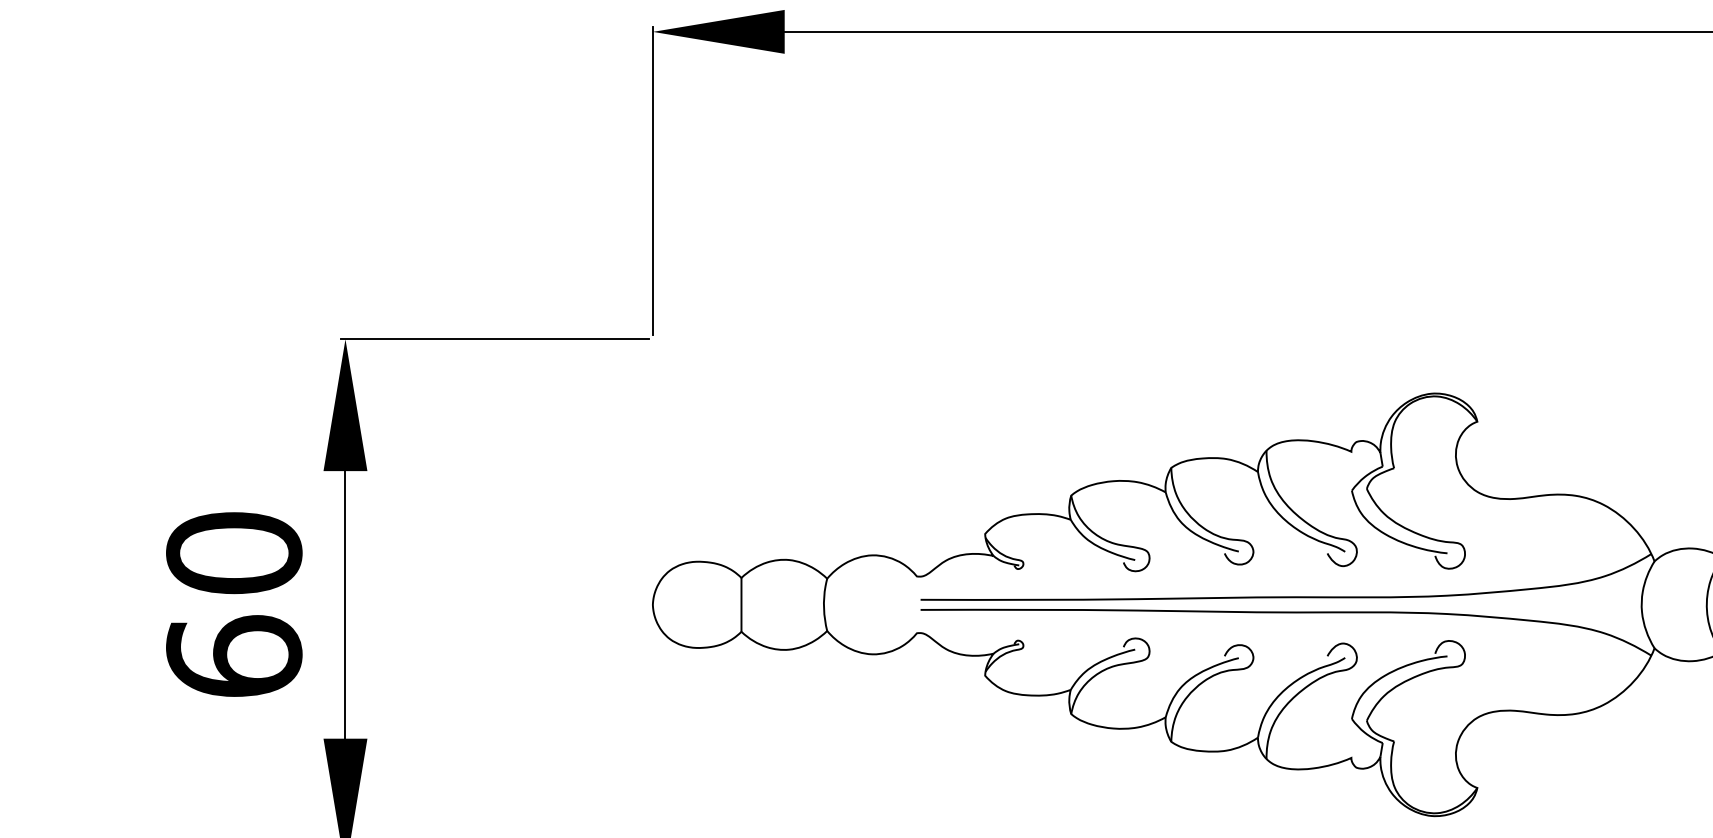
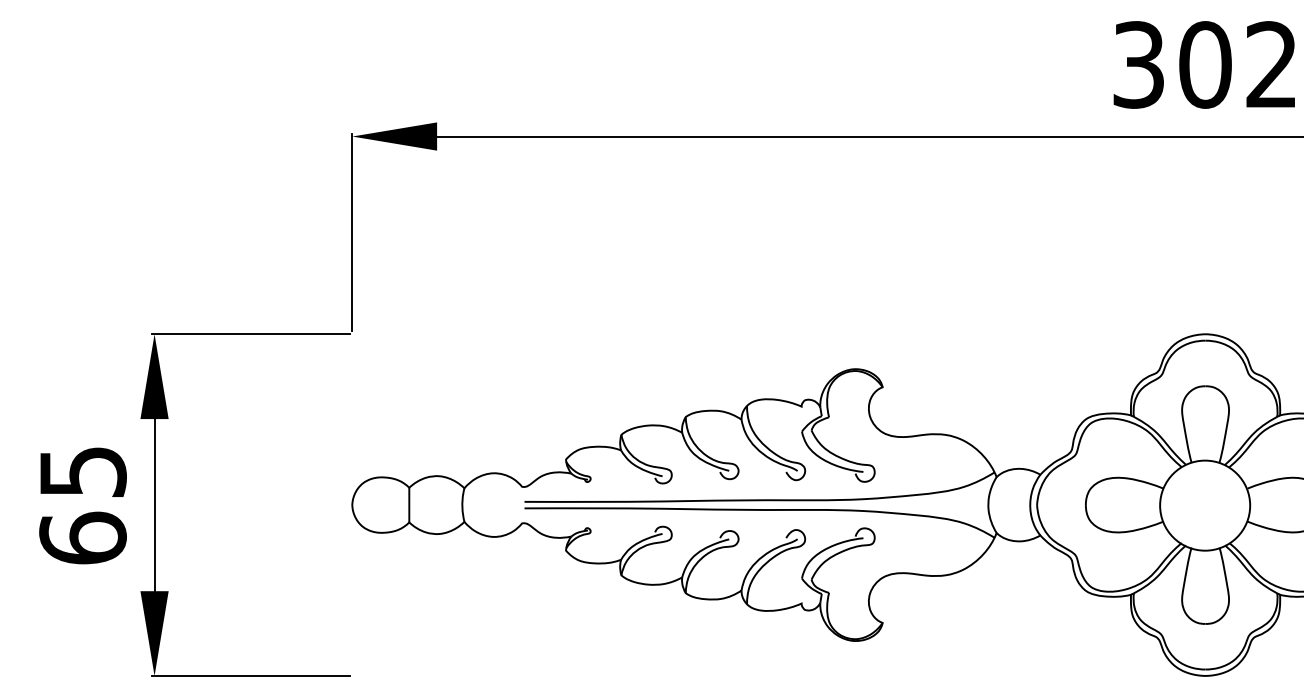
text: (233, 552) -> (82, 471), 60 -> 65

